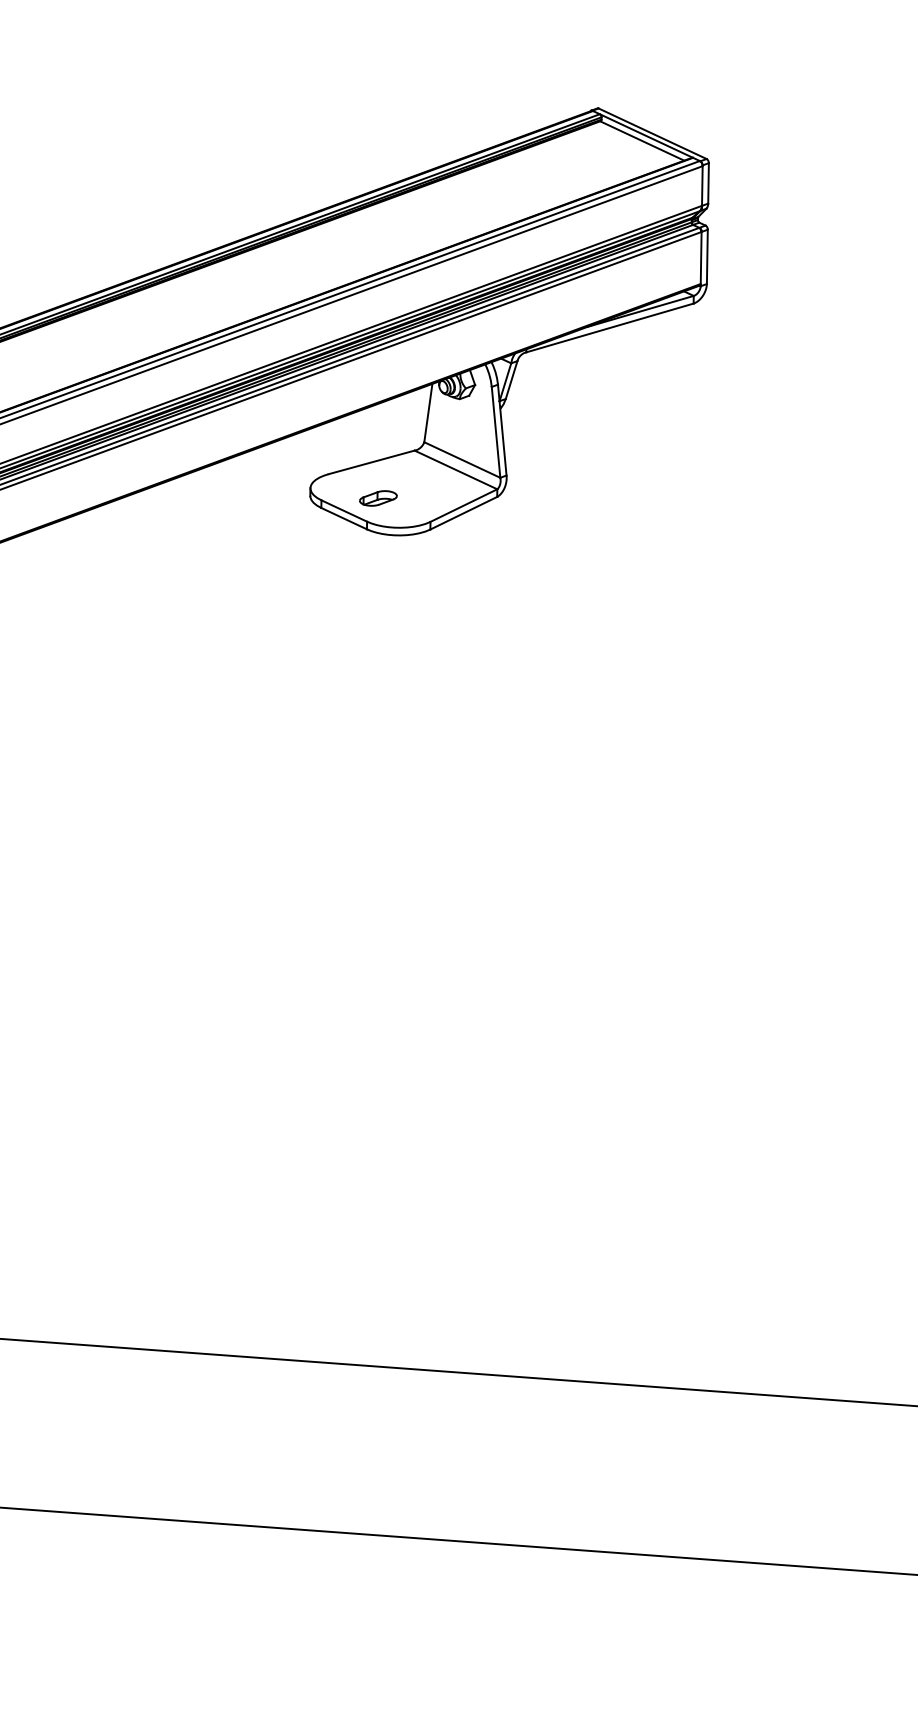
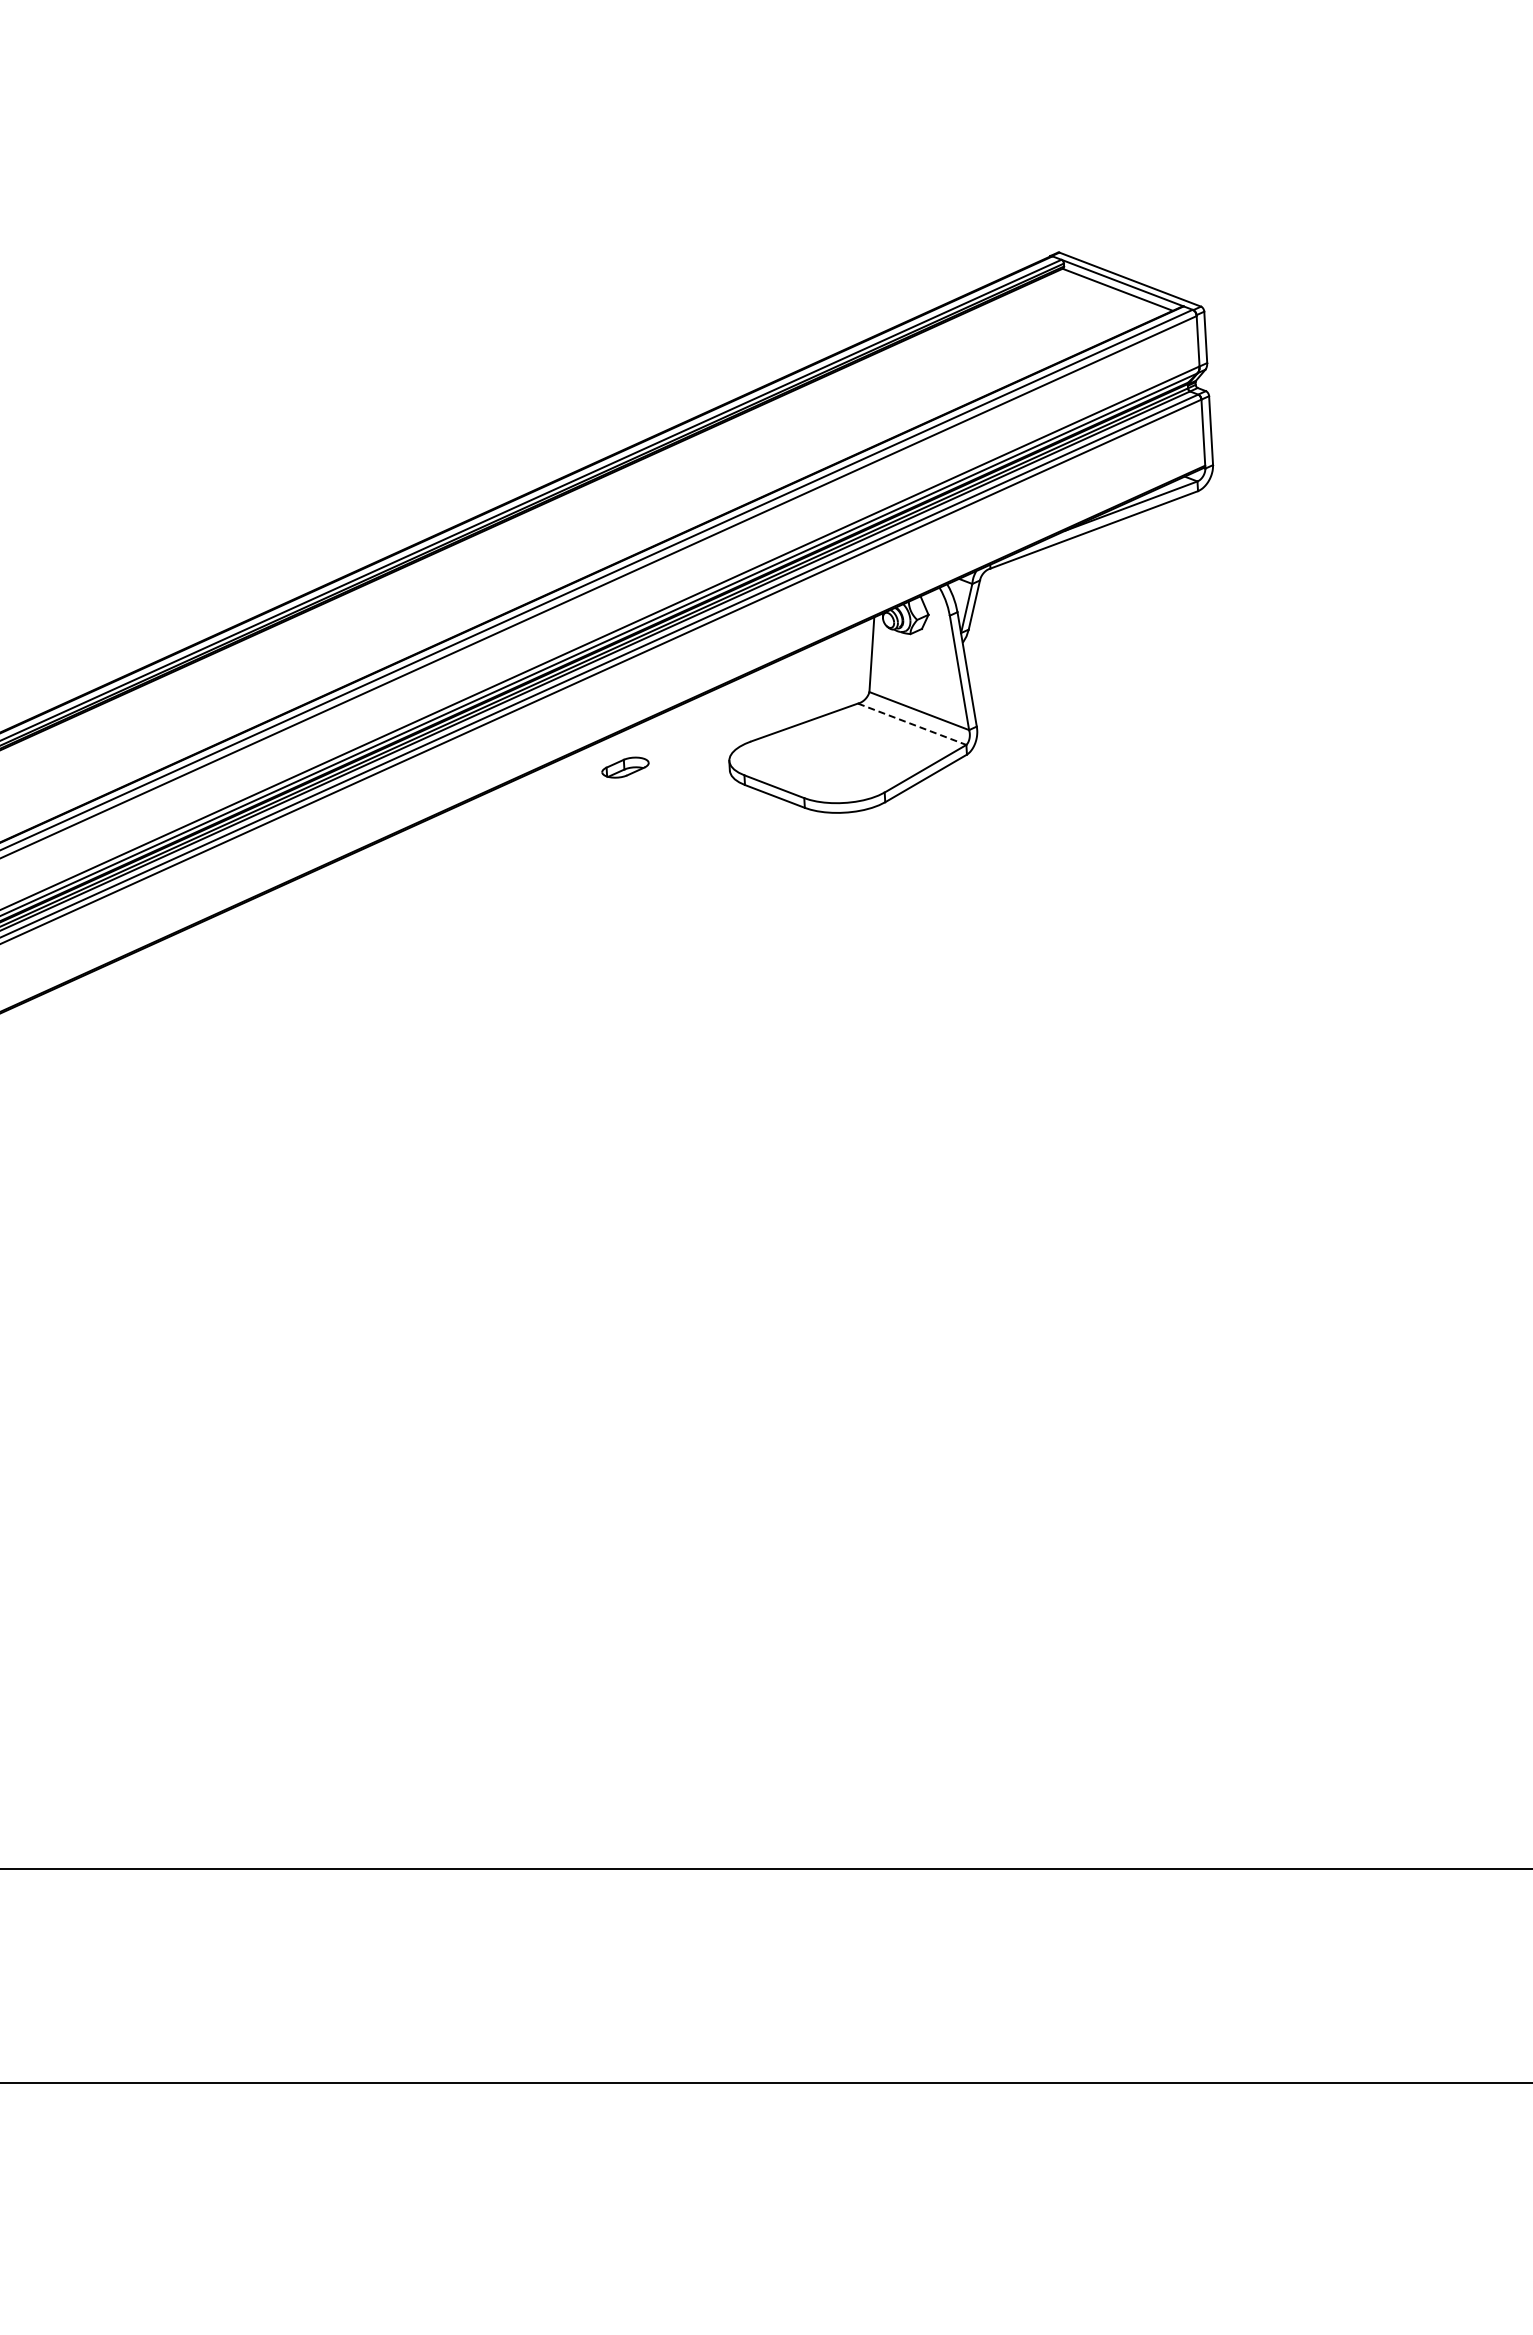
line: (456, 470) -> (912, 724), solid -> dashed
part: (378, 498) -> (625, 767), moved

